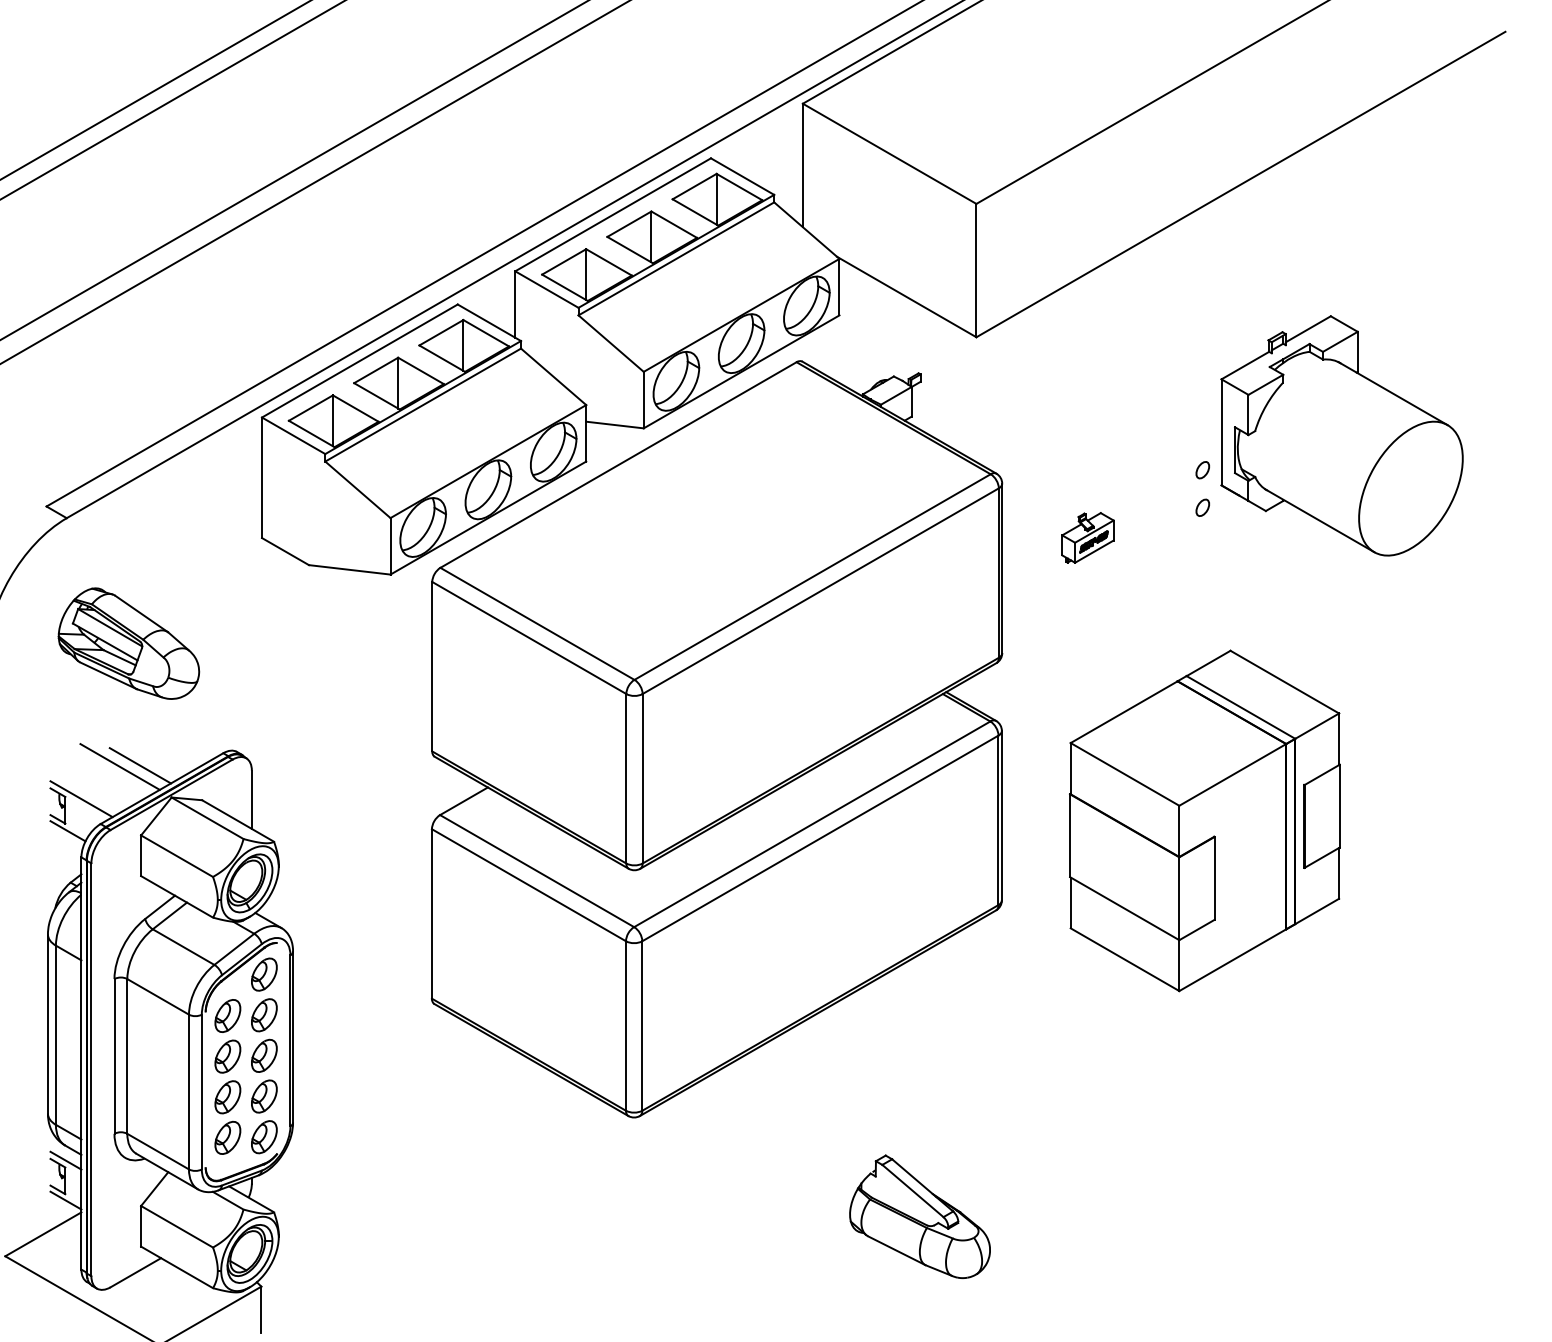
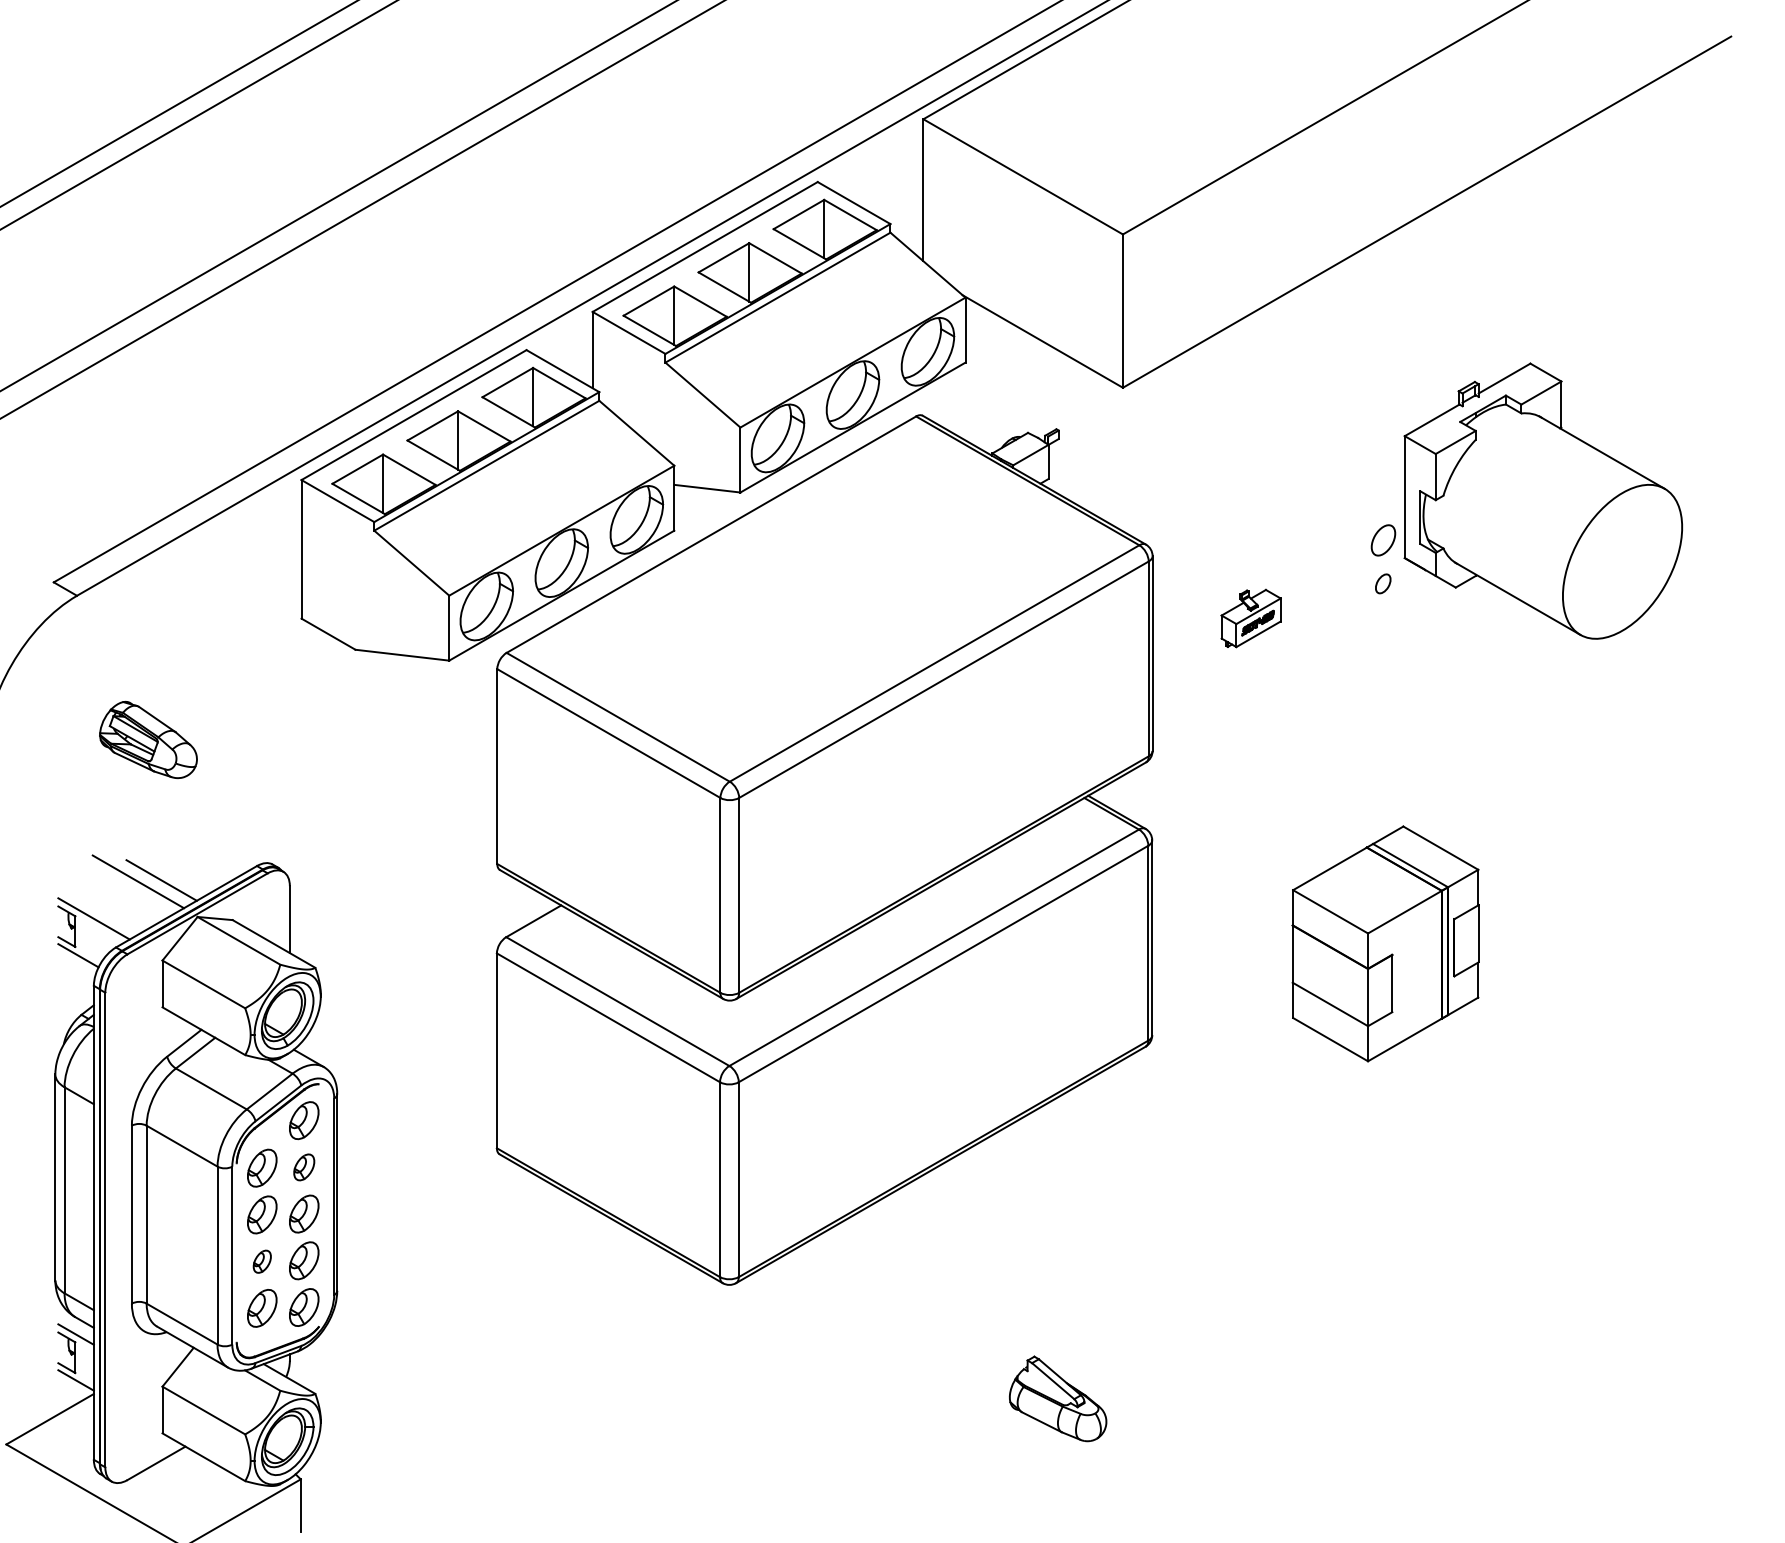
part: (1202, 470) -> (1382, 540), size x1.6
part: (128, 643) -> (148, 739), size x0.6
part: (1204, 820) -> (1385, 943), size x0.6
part: (264, 1015) -> (304, 1167), size x0.7
part: (227, 1097) -> (261, 1261), size x0.6
part: (919, 1216) -> (1057, 1398), size x0.6

